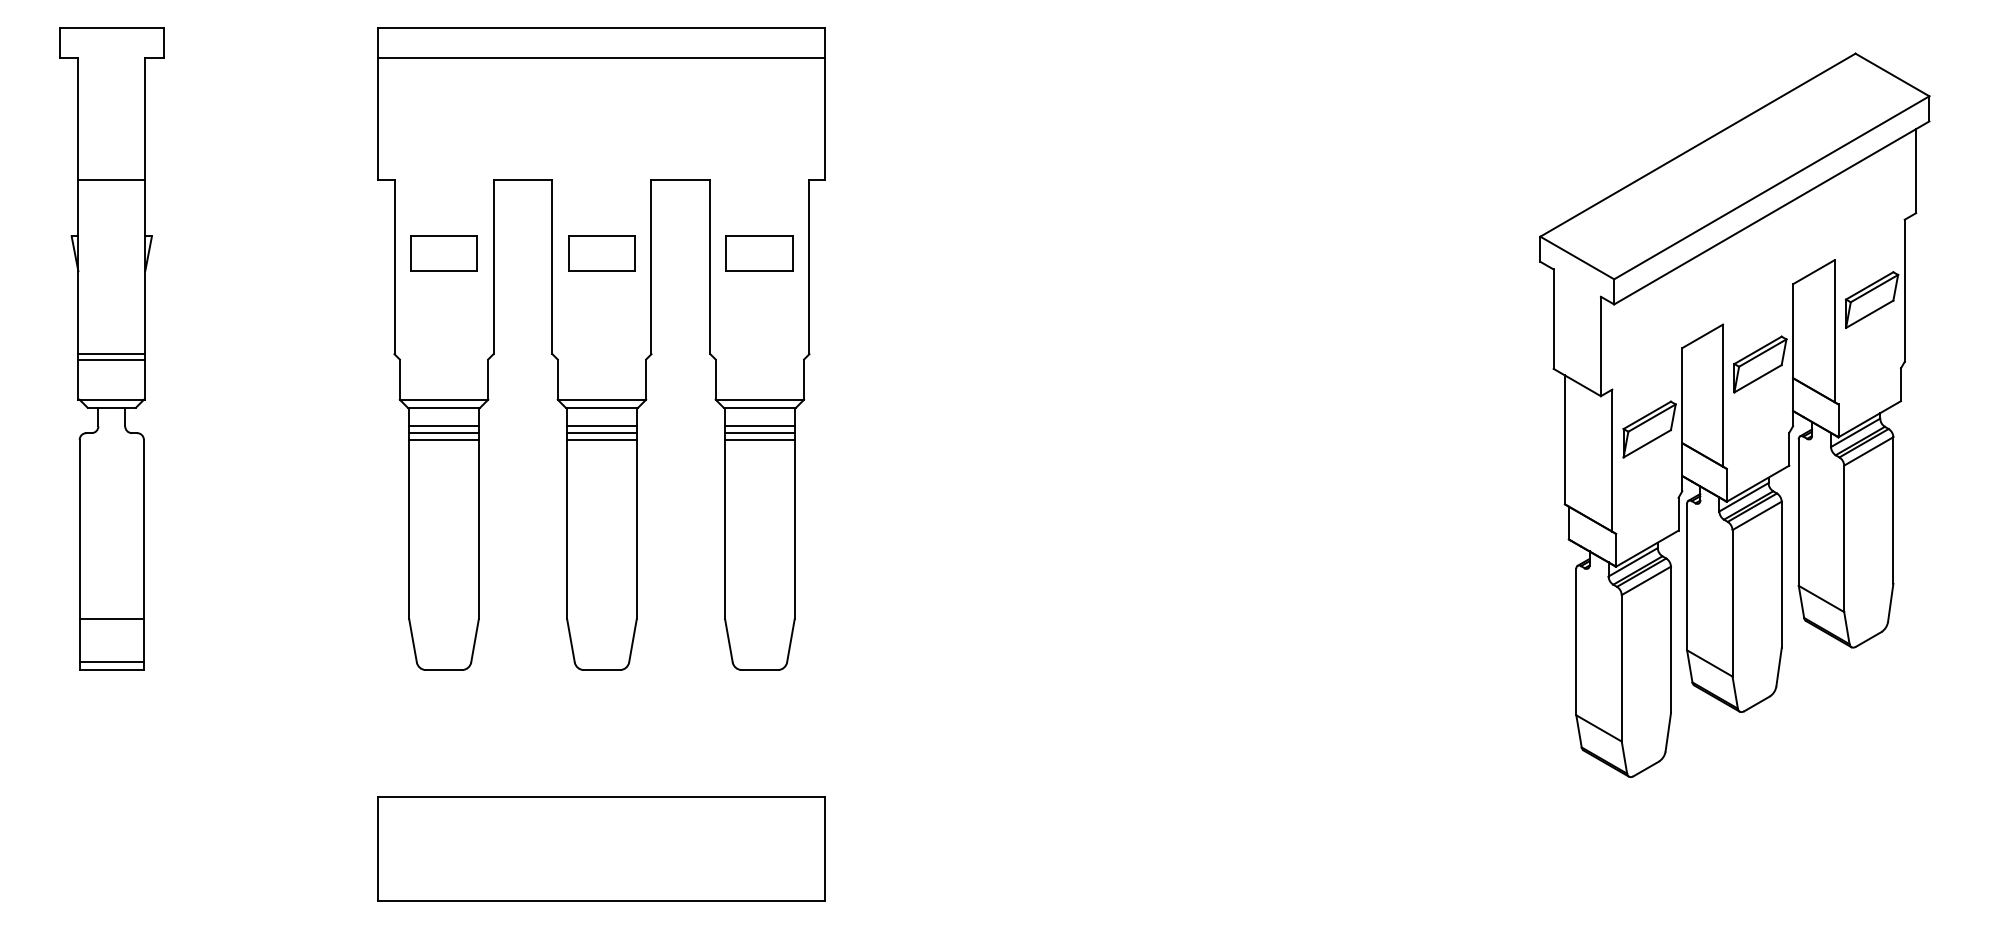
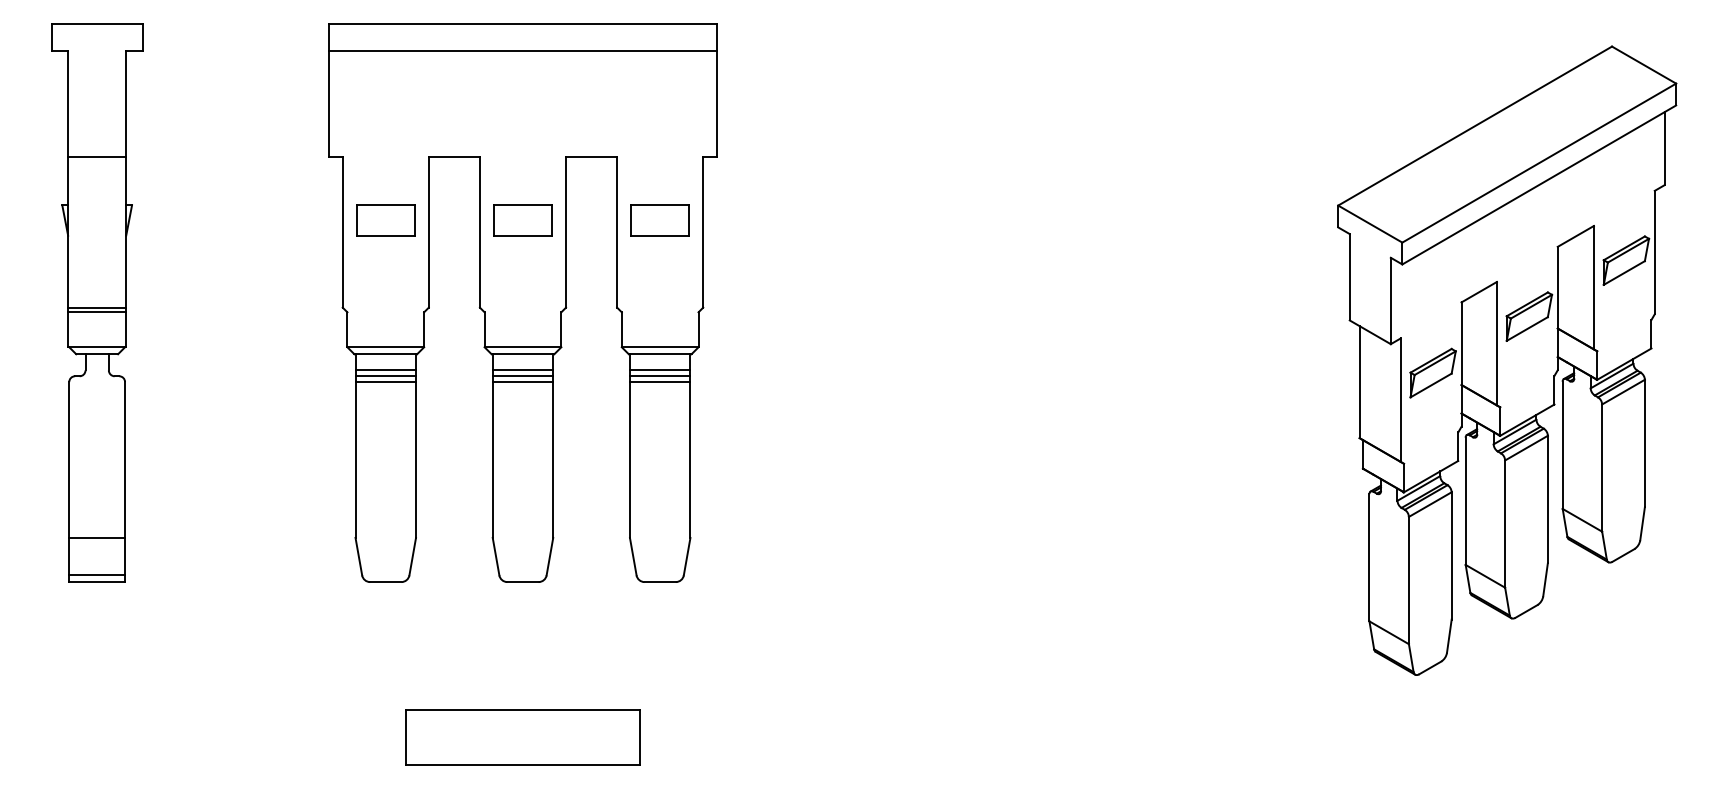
part: (601, 848) -> (522, 737), size x0.6

